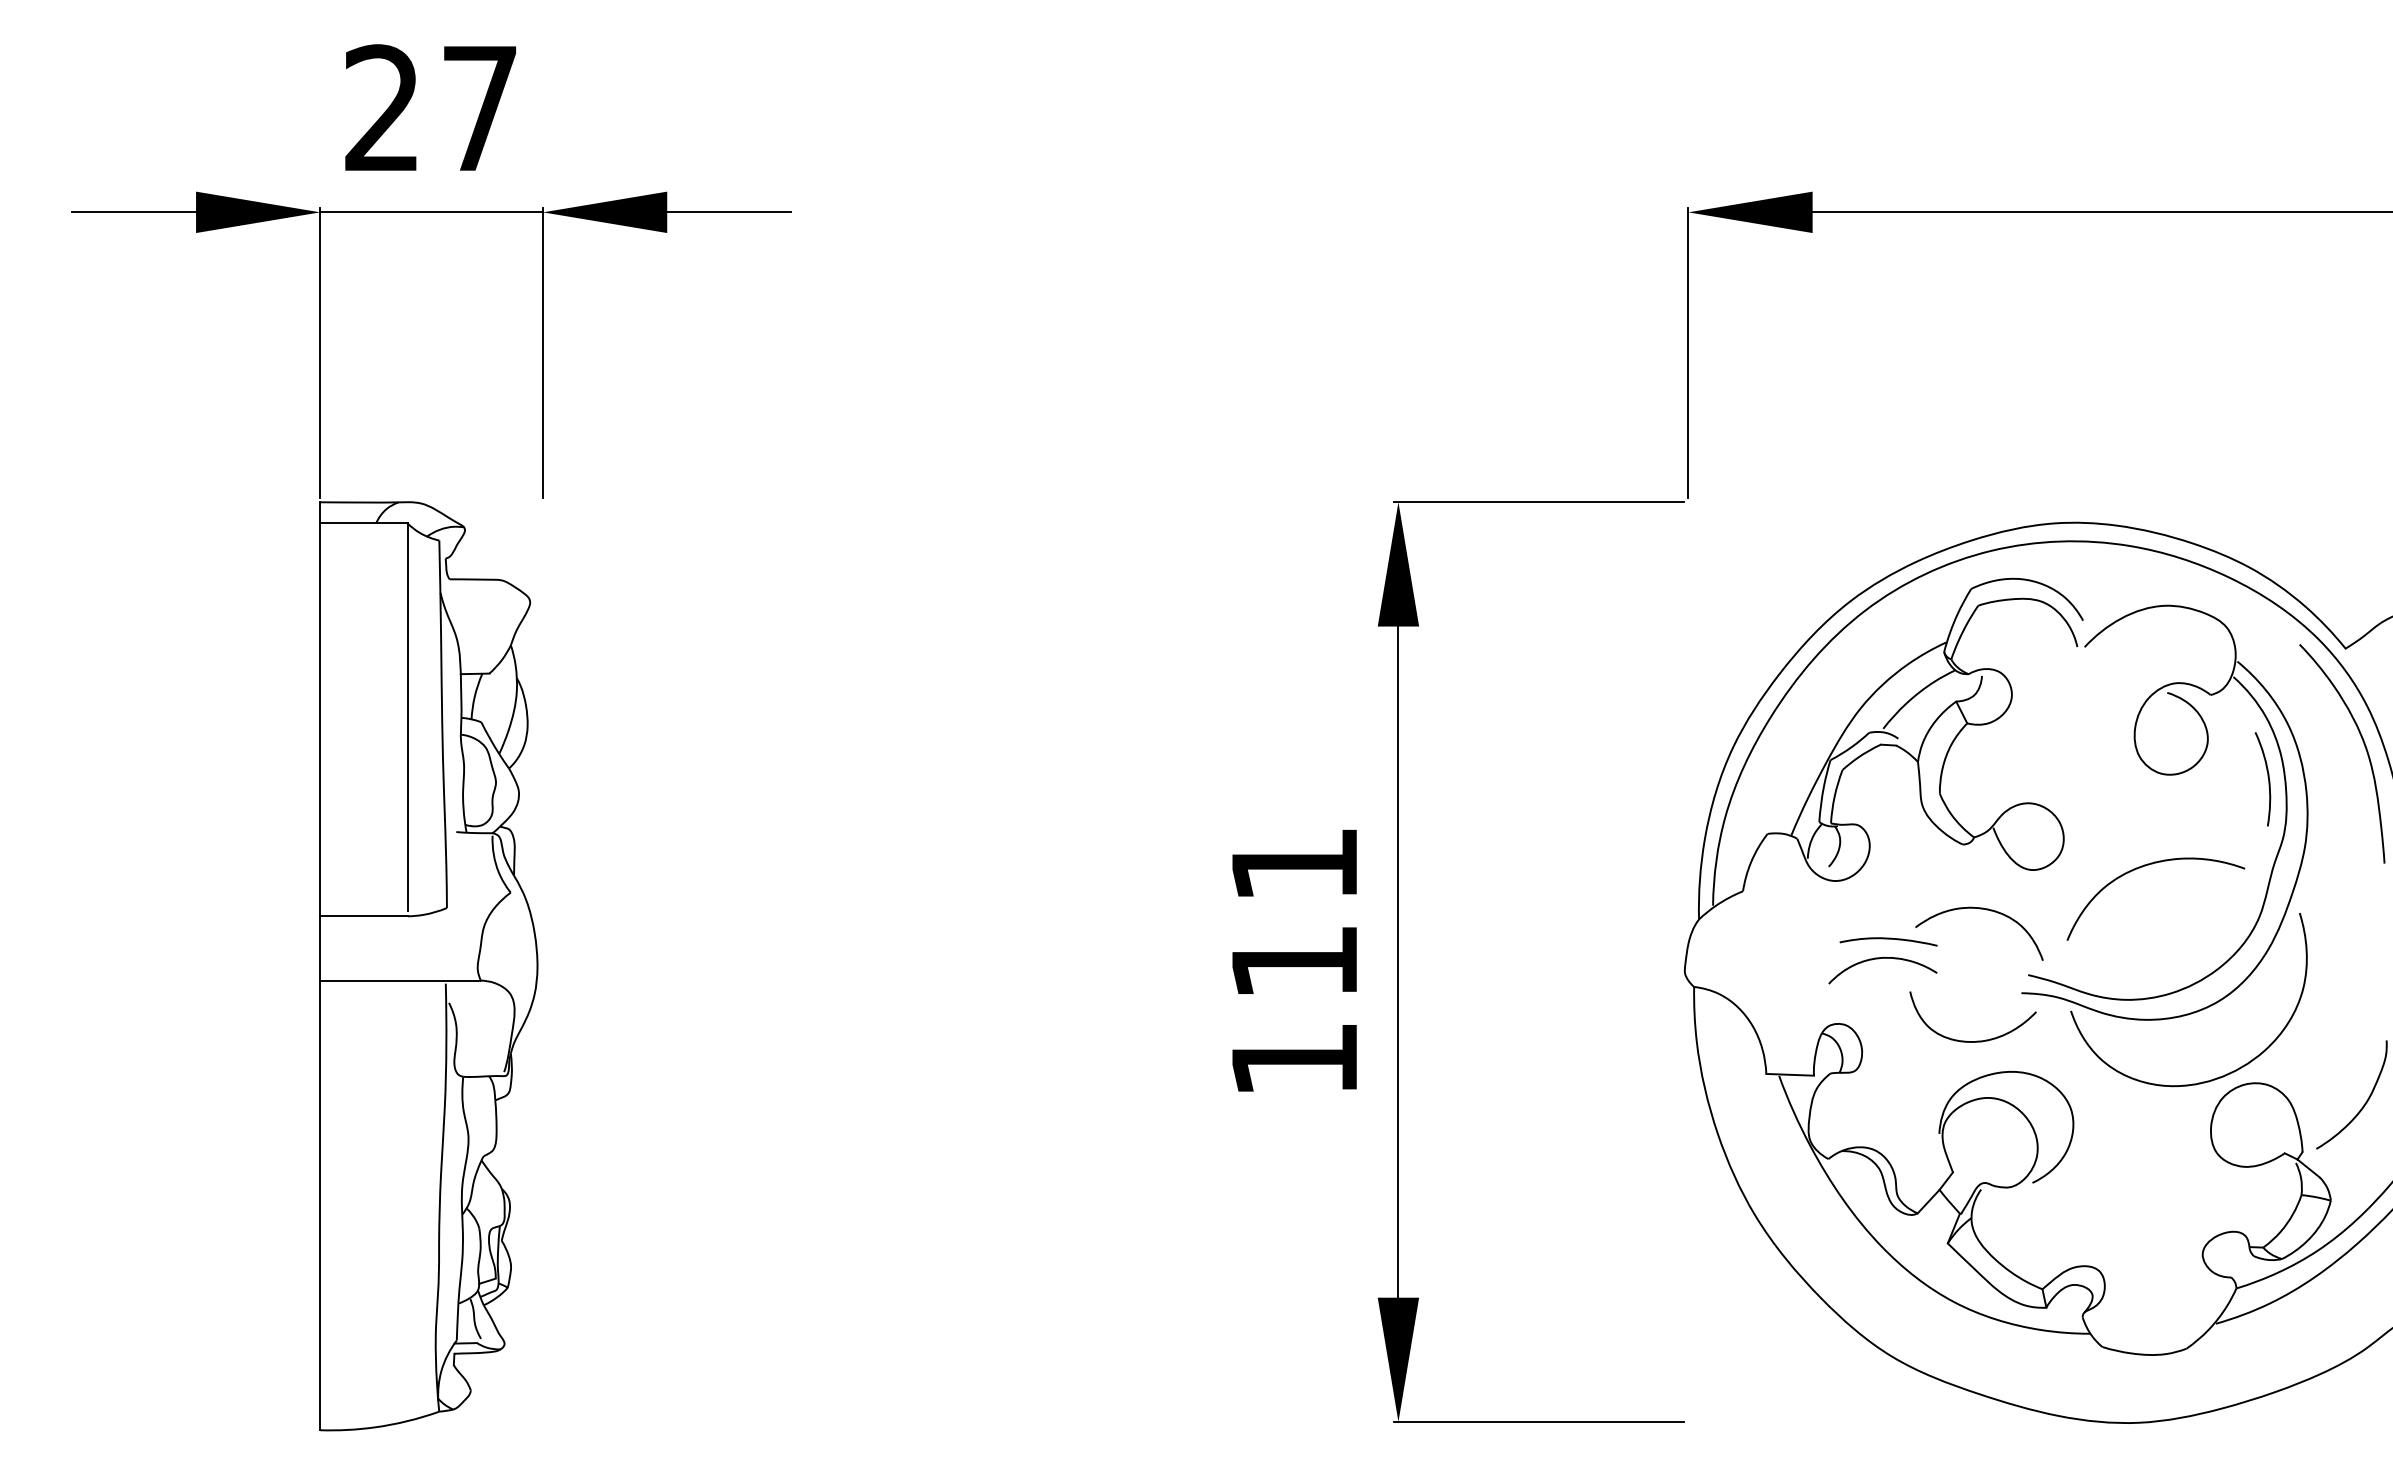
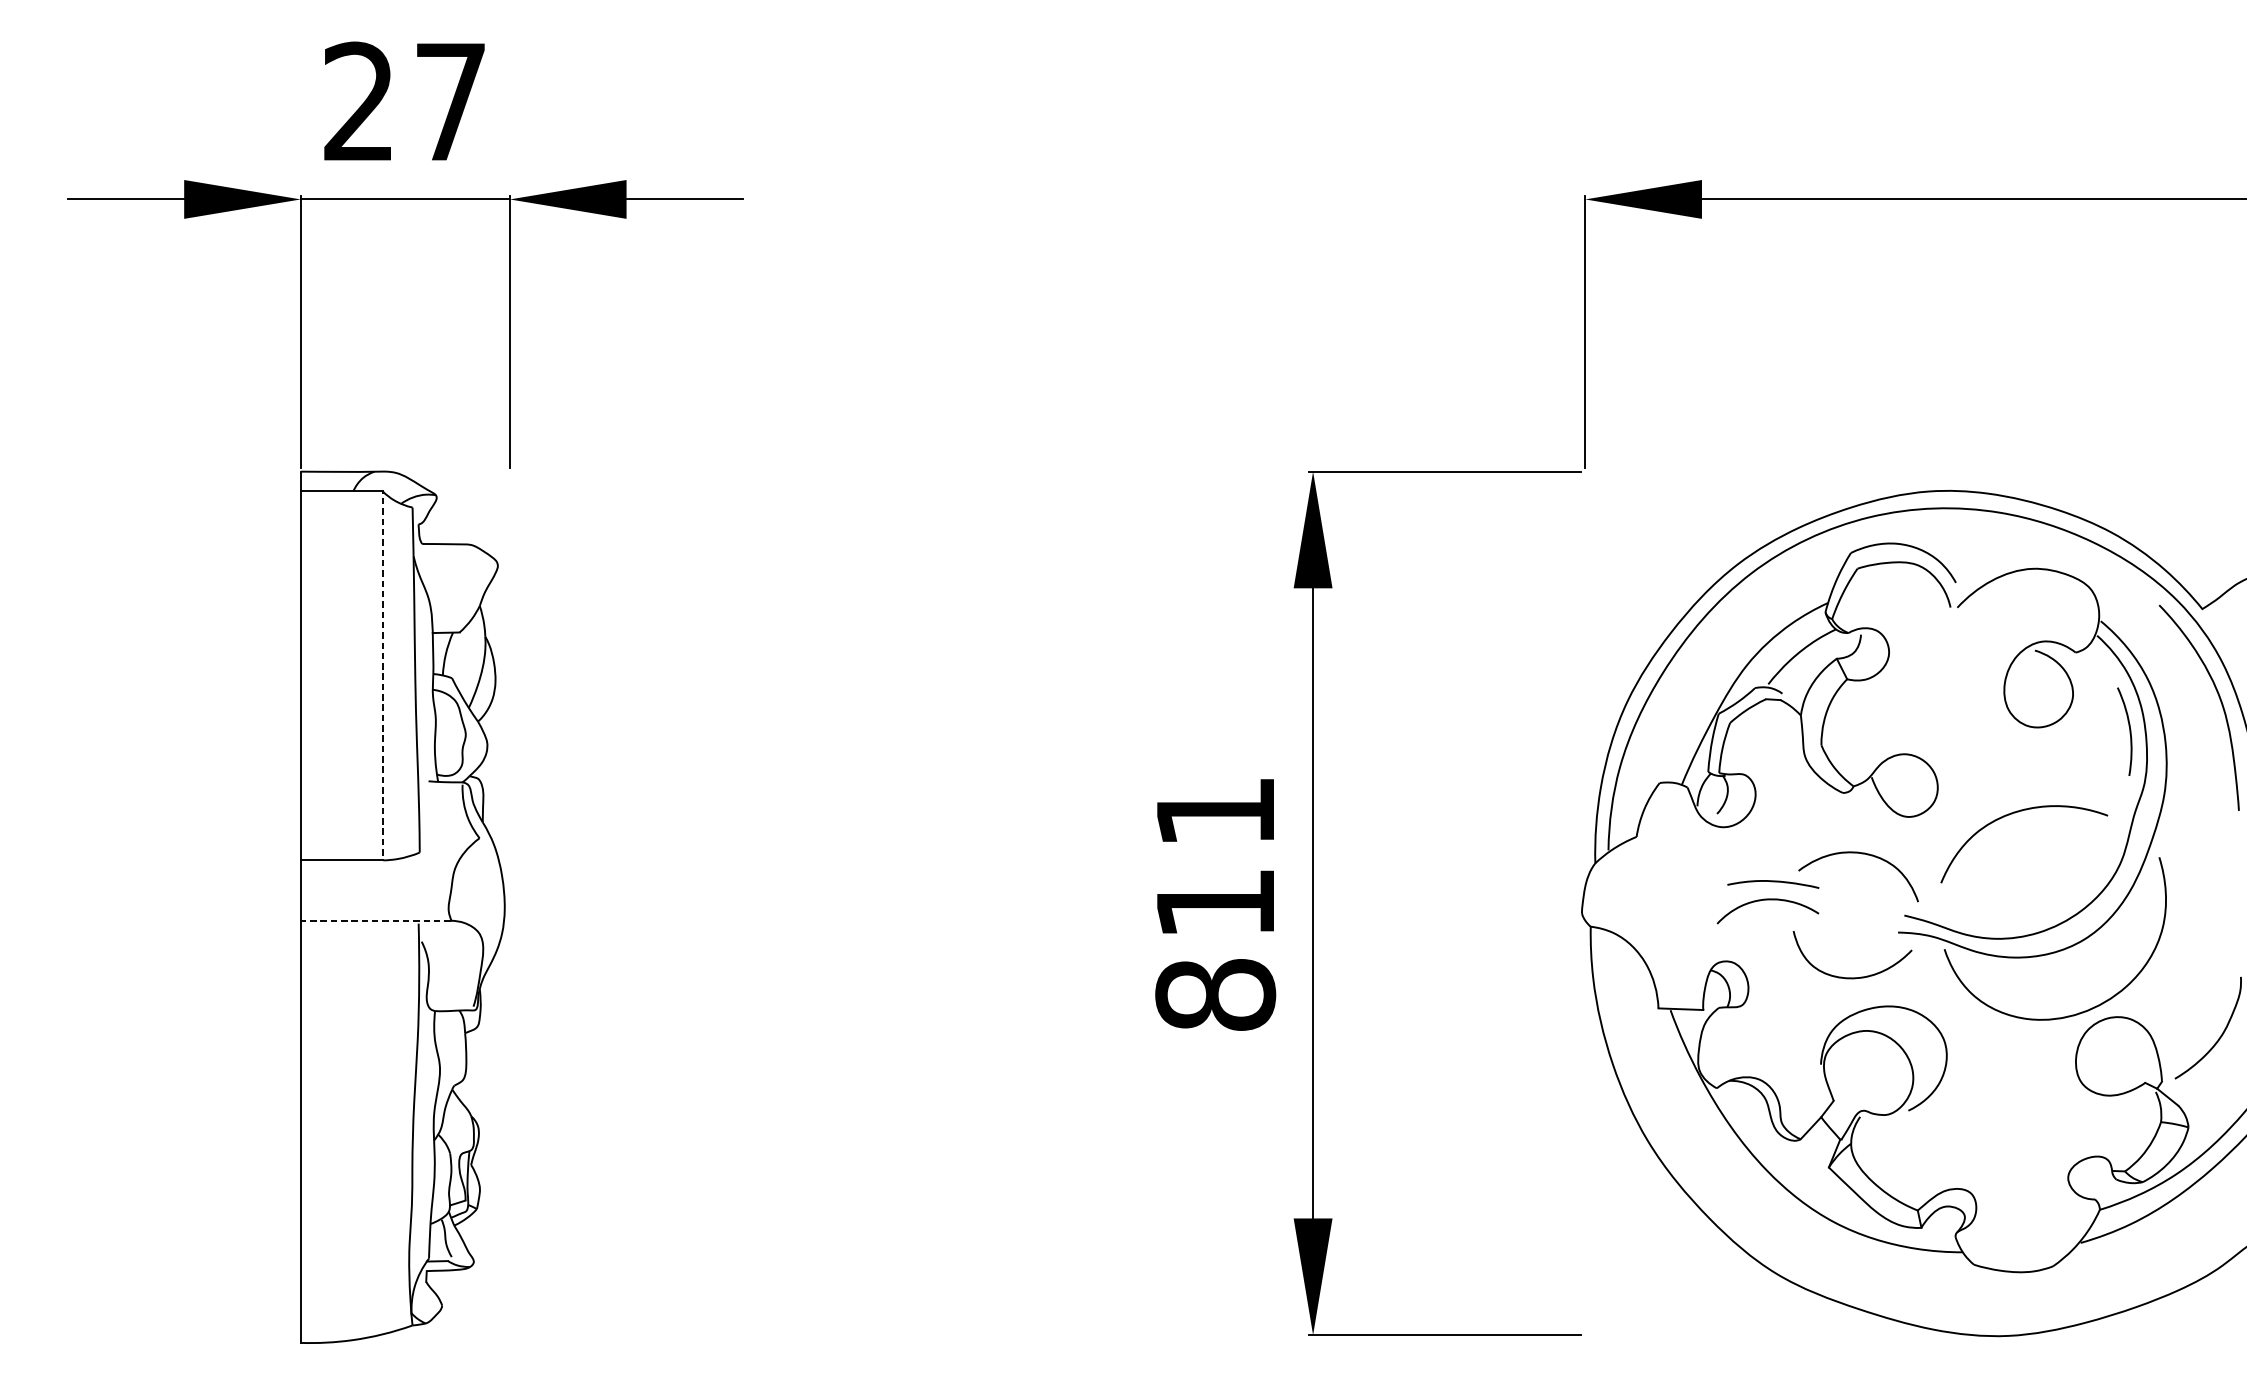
line: (407, 717) -> (382, 673), solid -> dashed
line: (400, 980) -> (376, 920), solid -> dashed
text: (1294, 1059) -> (1215, 994), 111 -> 811

